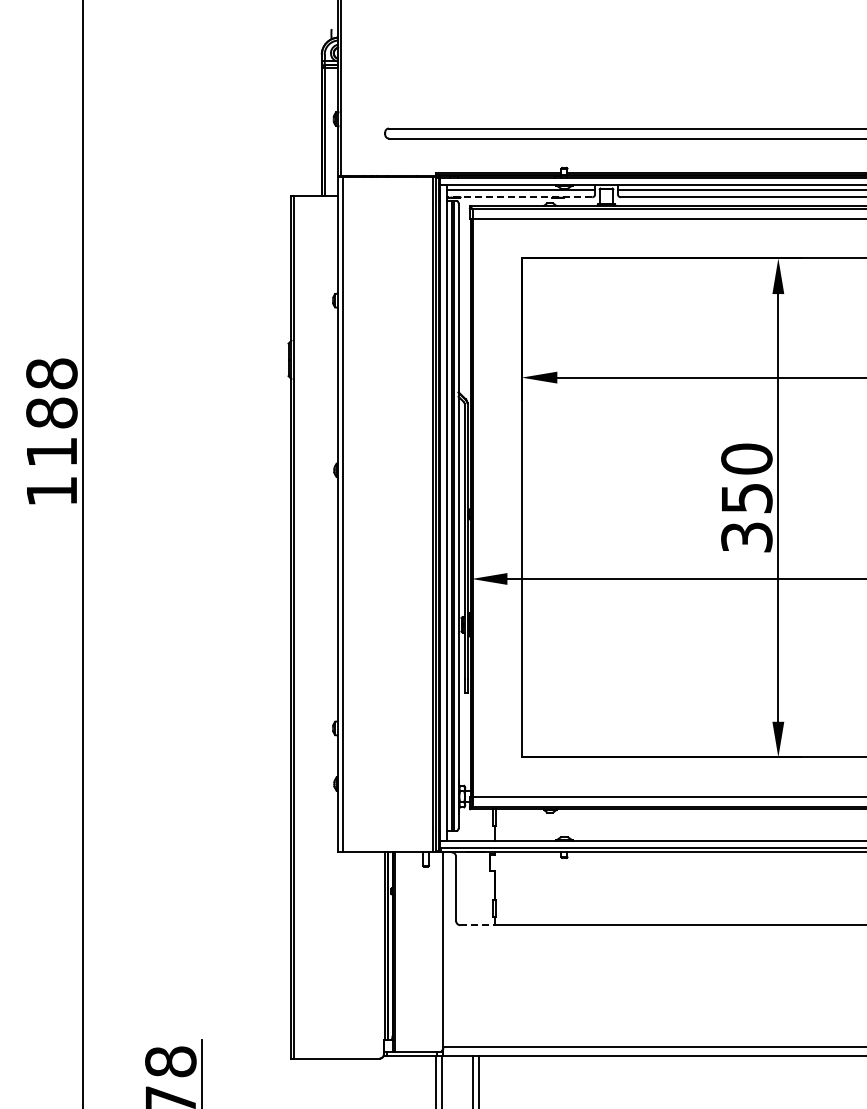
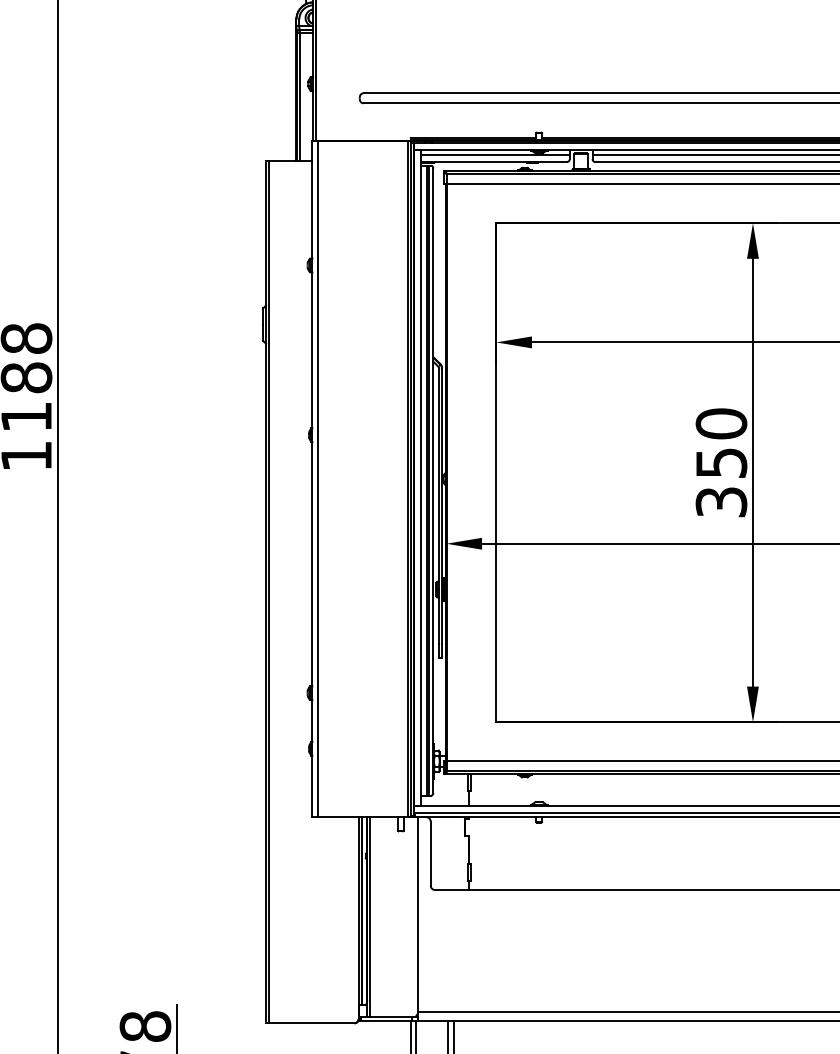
line: (519, 197) -> (494, 162), dashed -> solid
line: (477, 925) -> (452, 890), dashed -> solid

